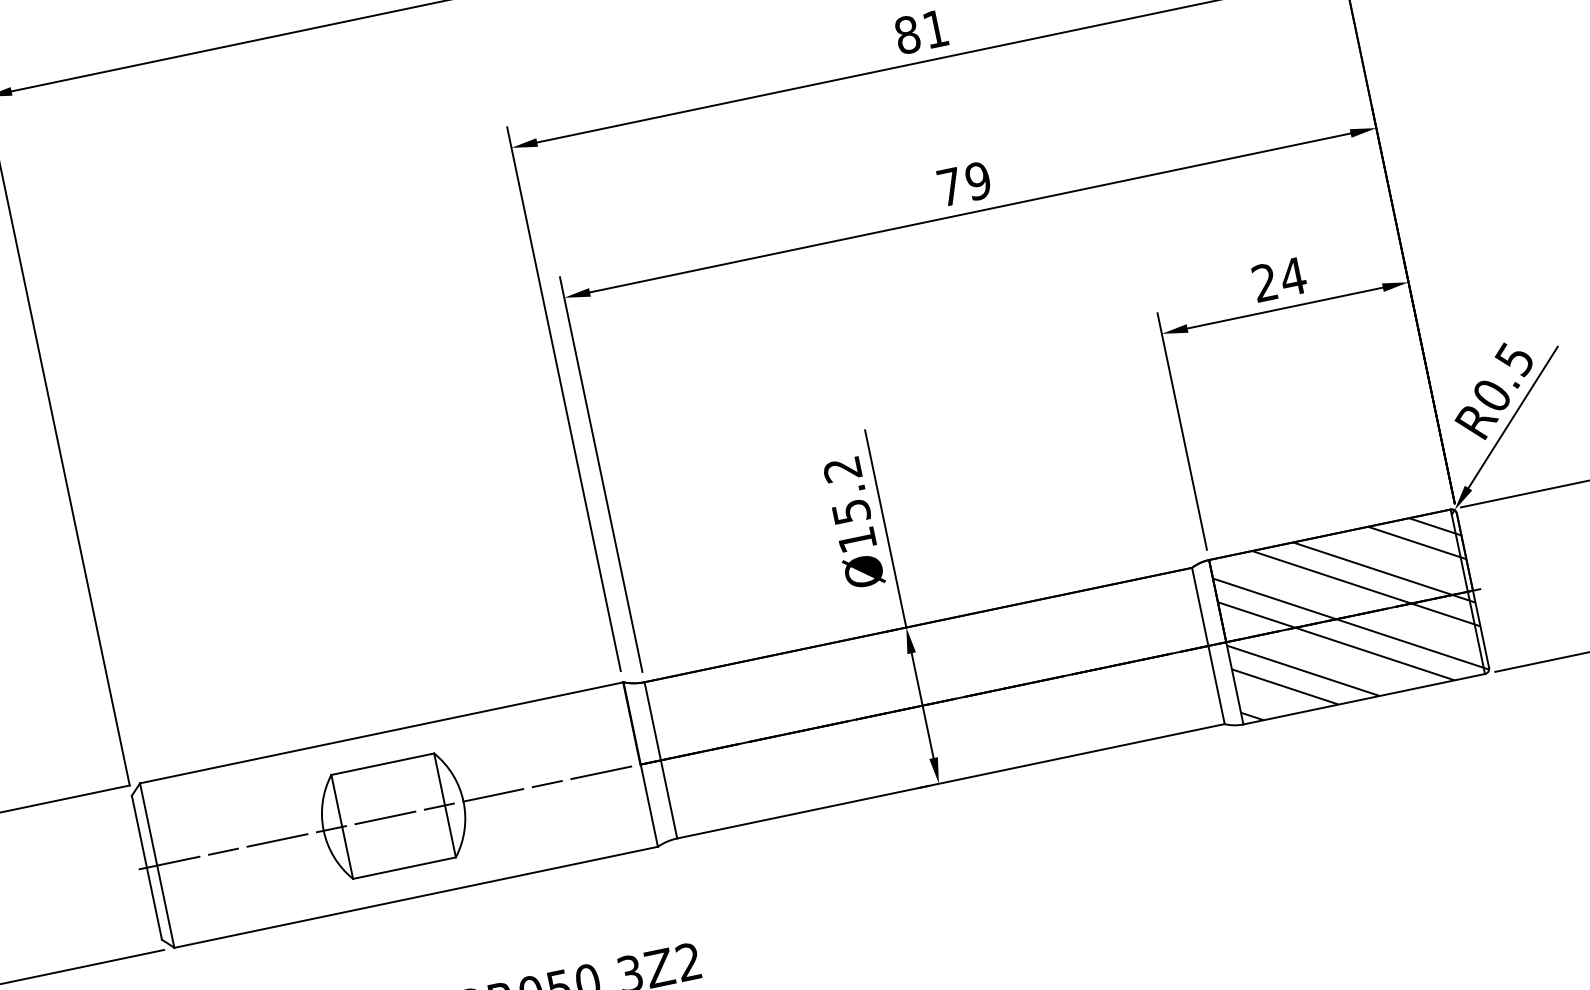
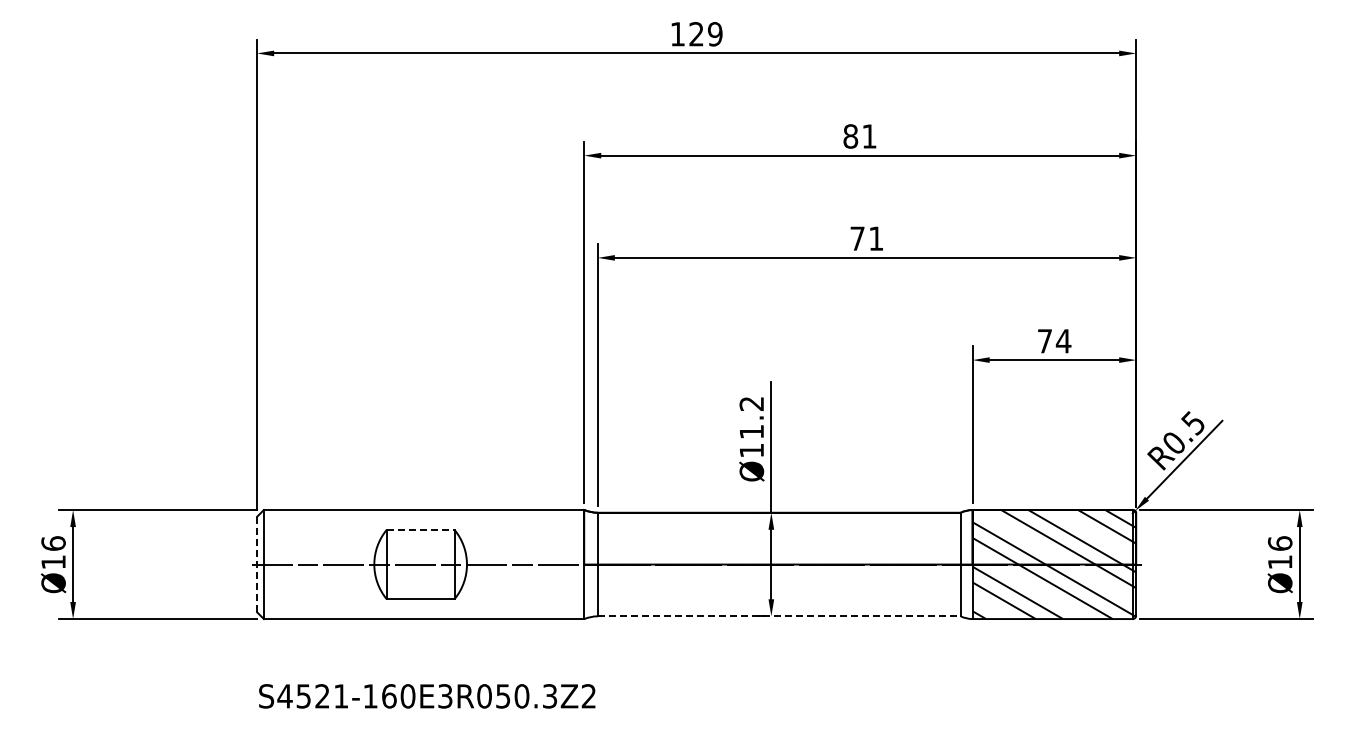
text: (976, 181) -> (875, 238), 79 -> 71
text: (1264, 283) -> (1044, 341), 24 -> 74
text: (852, 510) -> (752, 431), Ø15.2 -> Ø11.2
line: (384, 764) -> (421, 530), solid -> dashed
line: (951, 781) -> (779, 616), solid -> dashed
line: (147, 867) -> (257, 564), solid -> dashed

